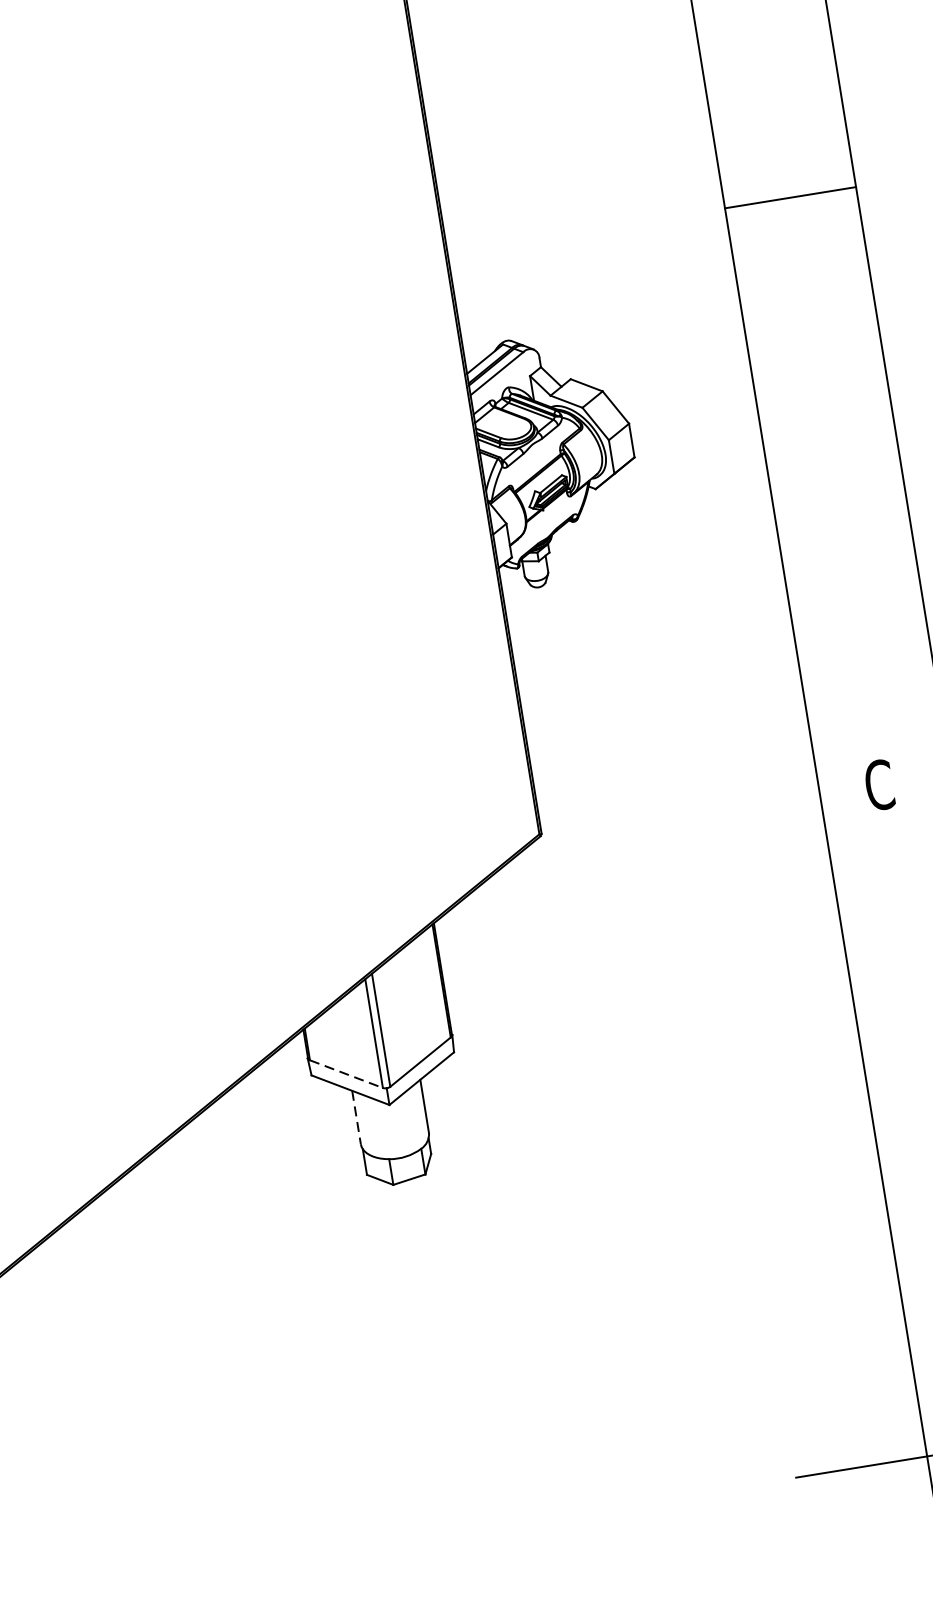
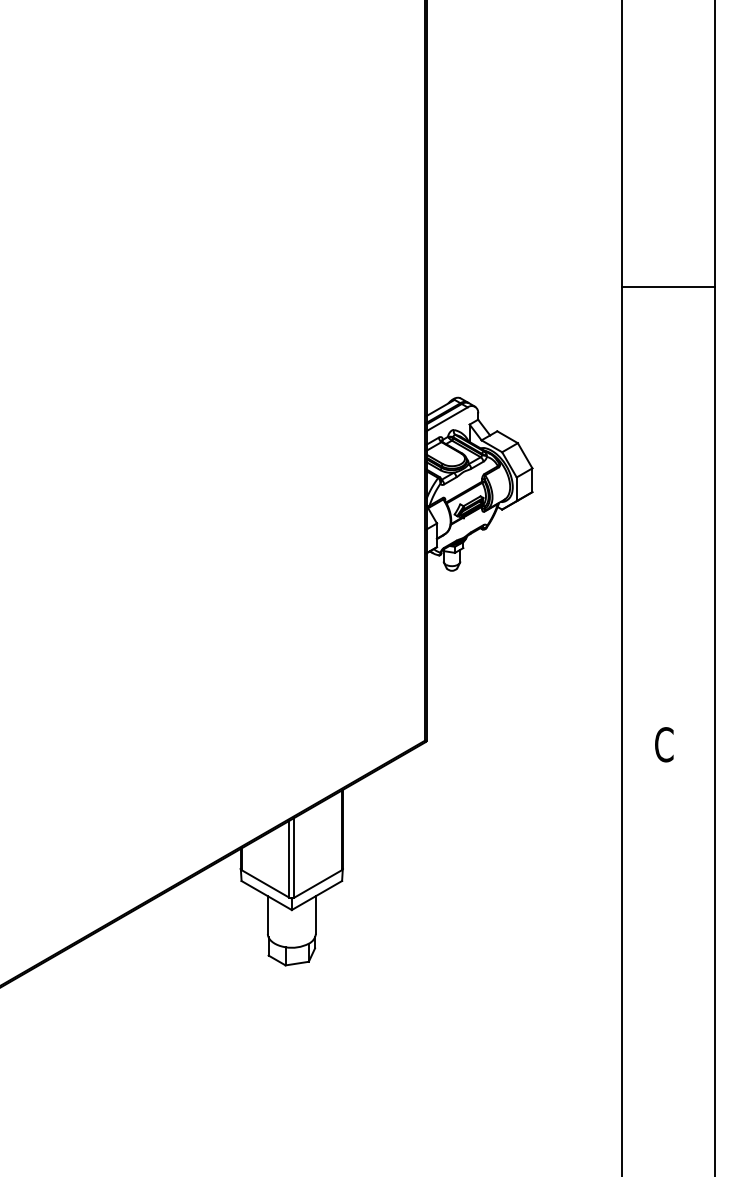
line: (790, 197) -> (668, 286), moved
line: (347, 1074) -> (266, 884), dashed -> solid
line: (356, 1118) -> (267, 915), dashed -> solid

